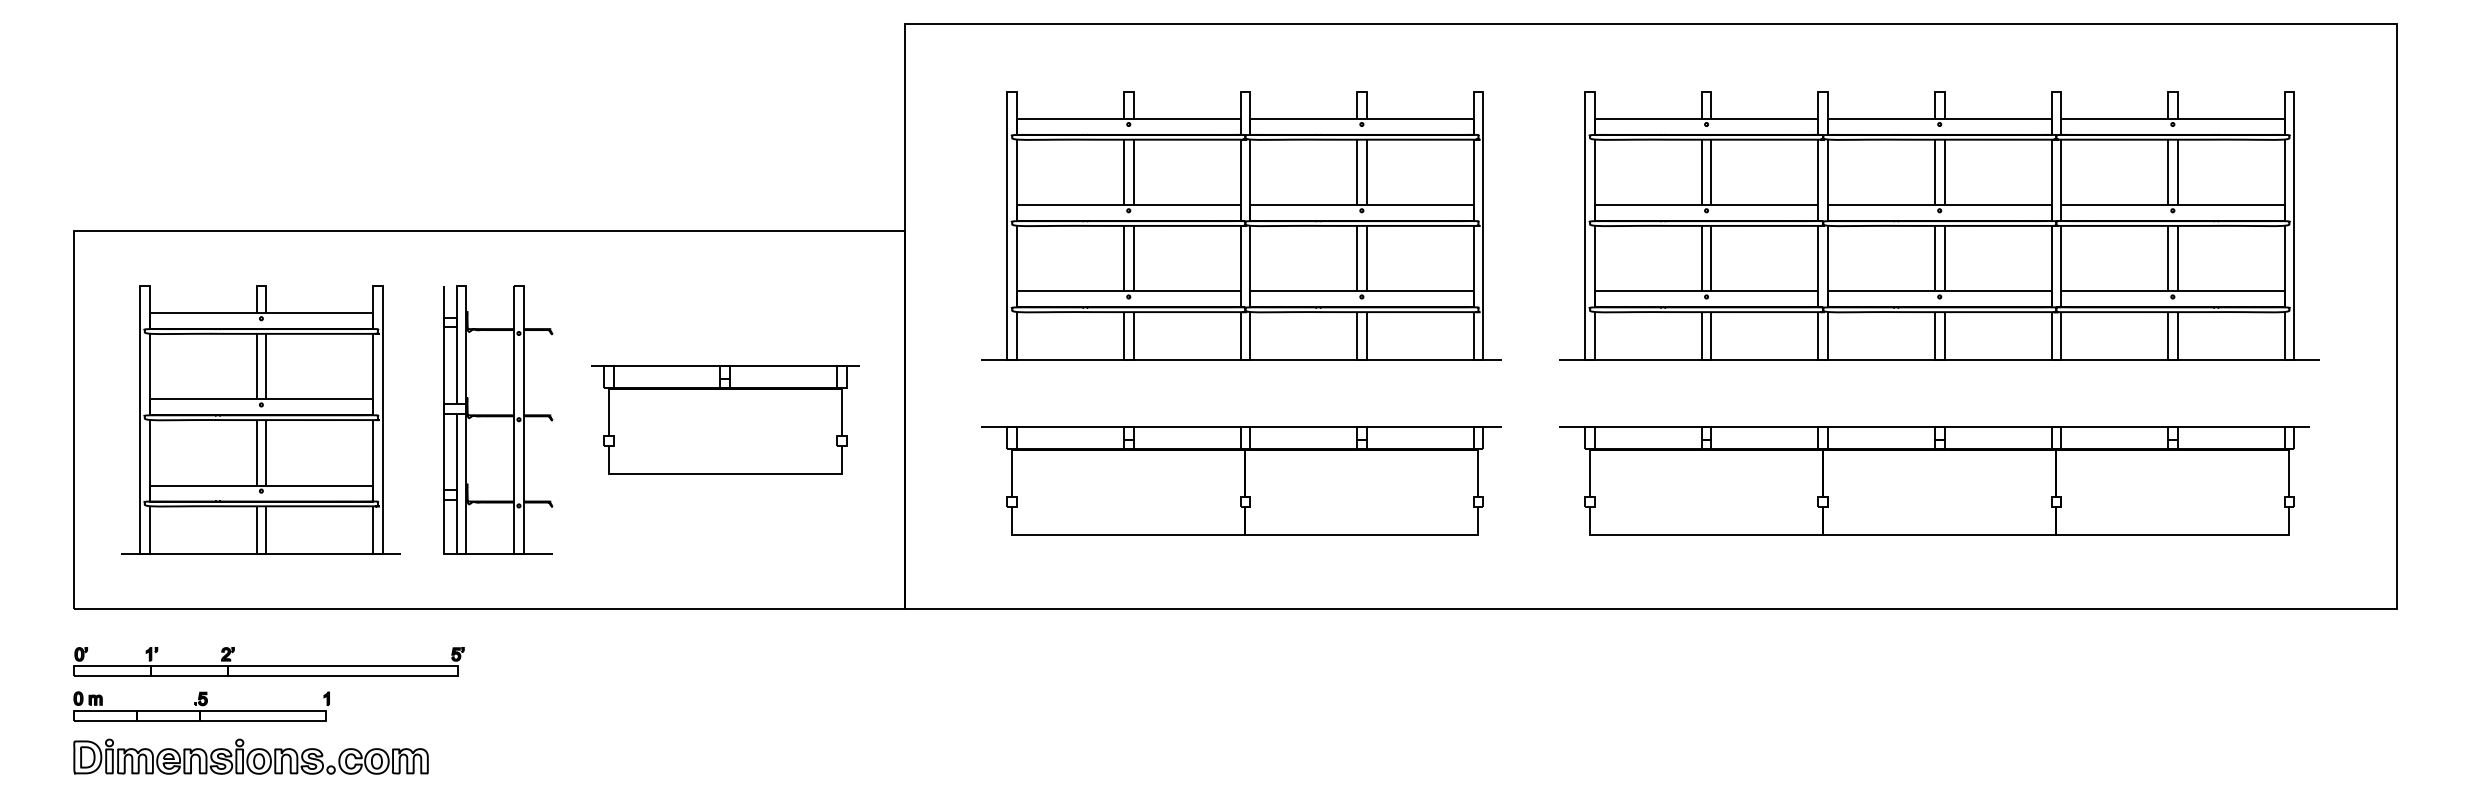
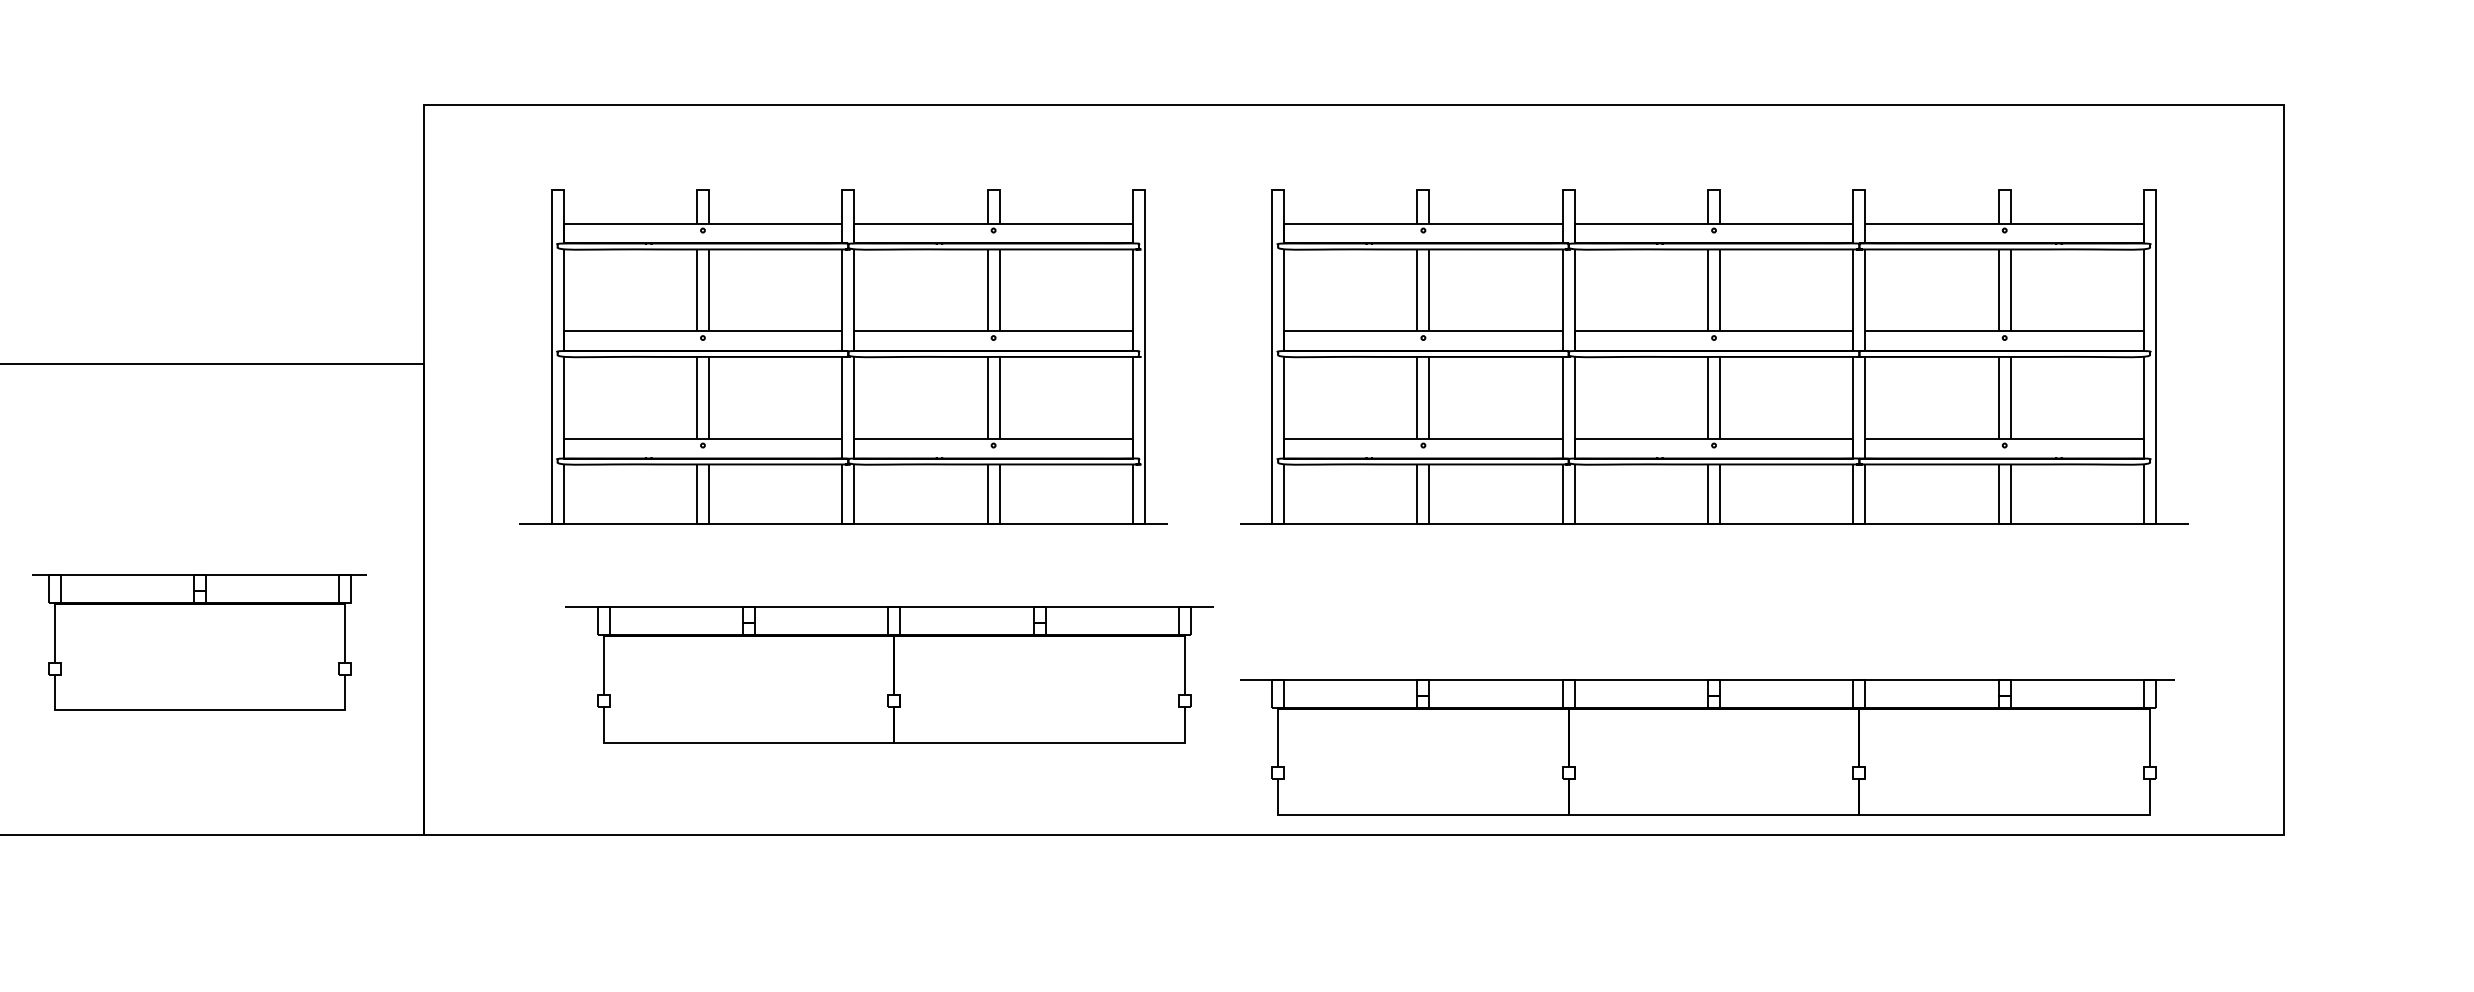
part: (725, 419) -> (200, 641), moved
part: (1241, 480) -> (889, 674), moved
part: (1934, 480) -> (1707, 746), moved

